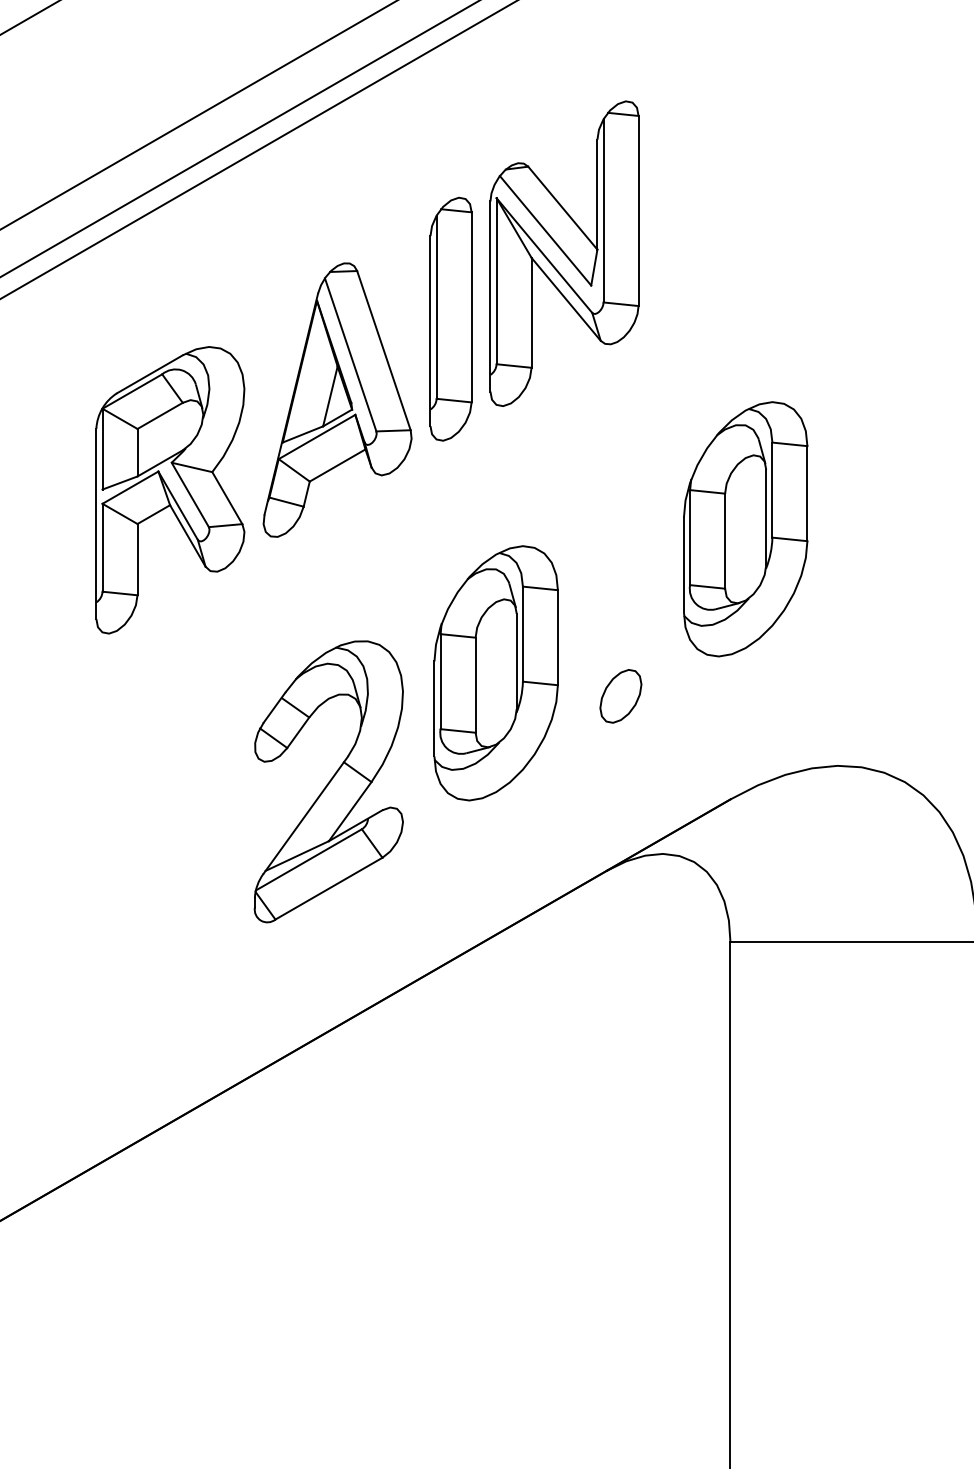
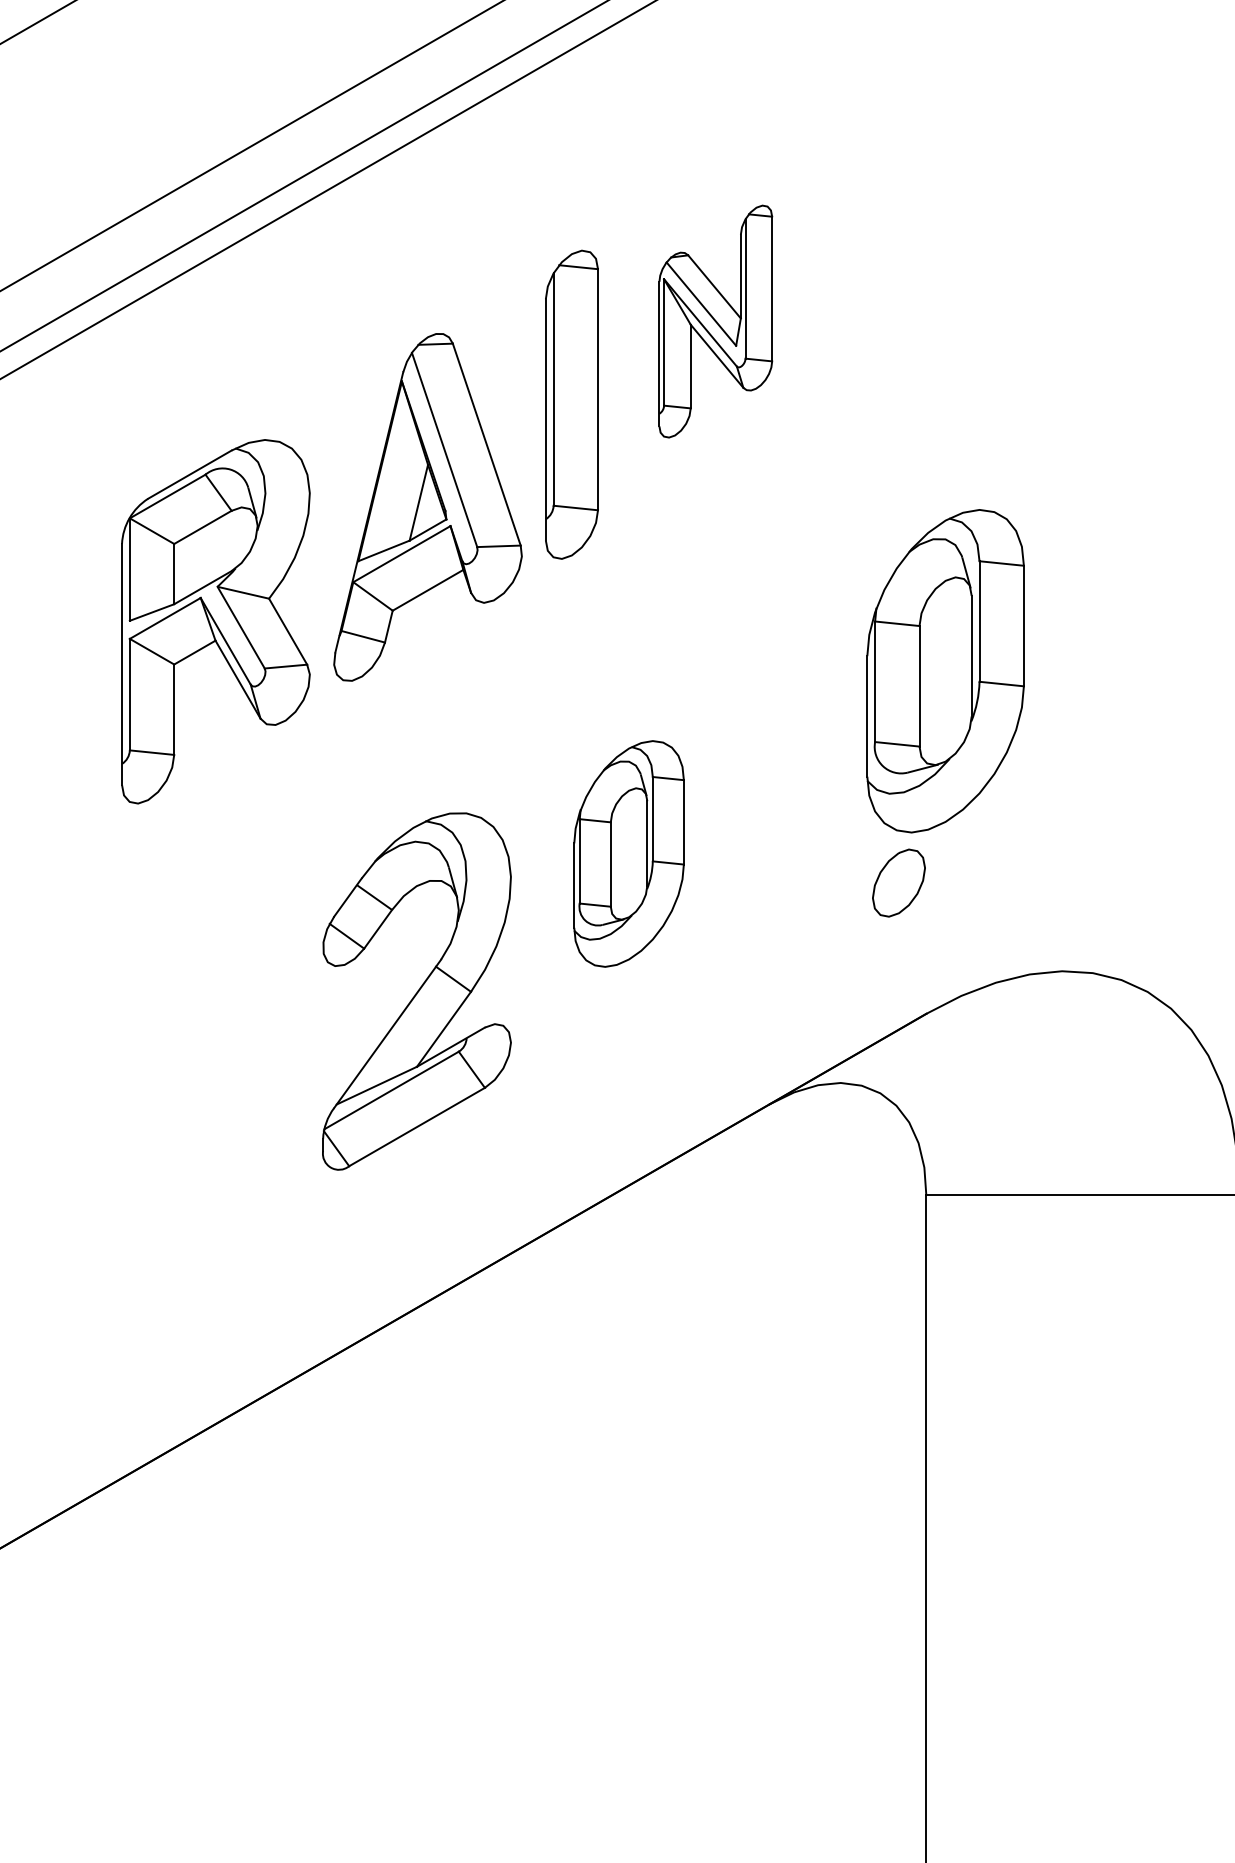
part: (564, 253) -> (715, 321), size x0.6
part: (495, 673) -> (628, 854), size x0.7
part: (620, 696) -> (898, 883), moved

